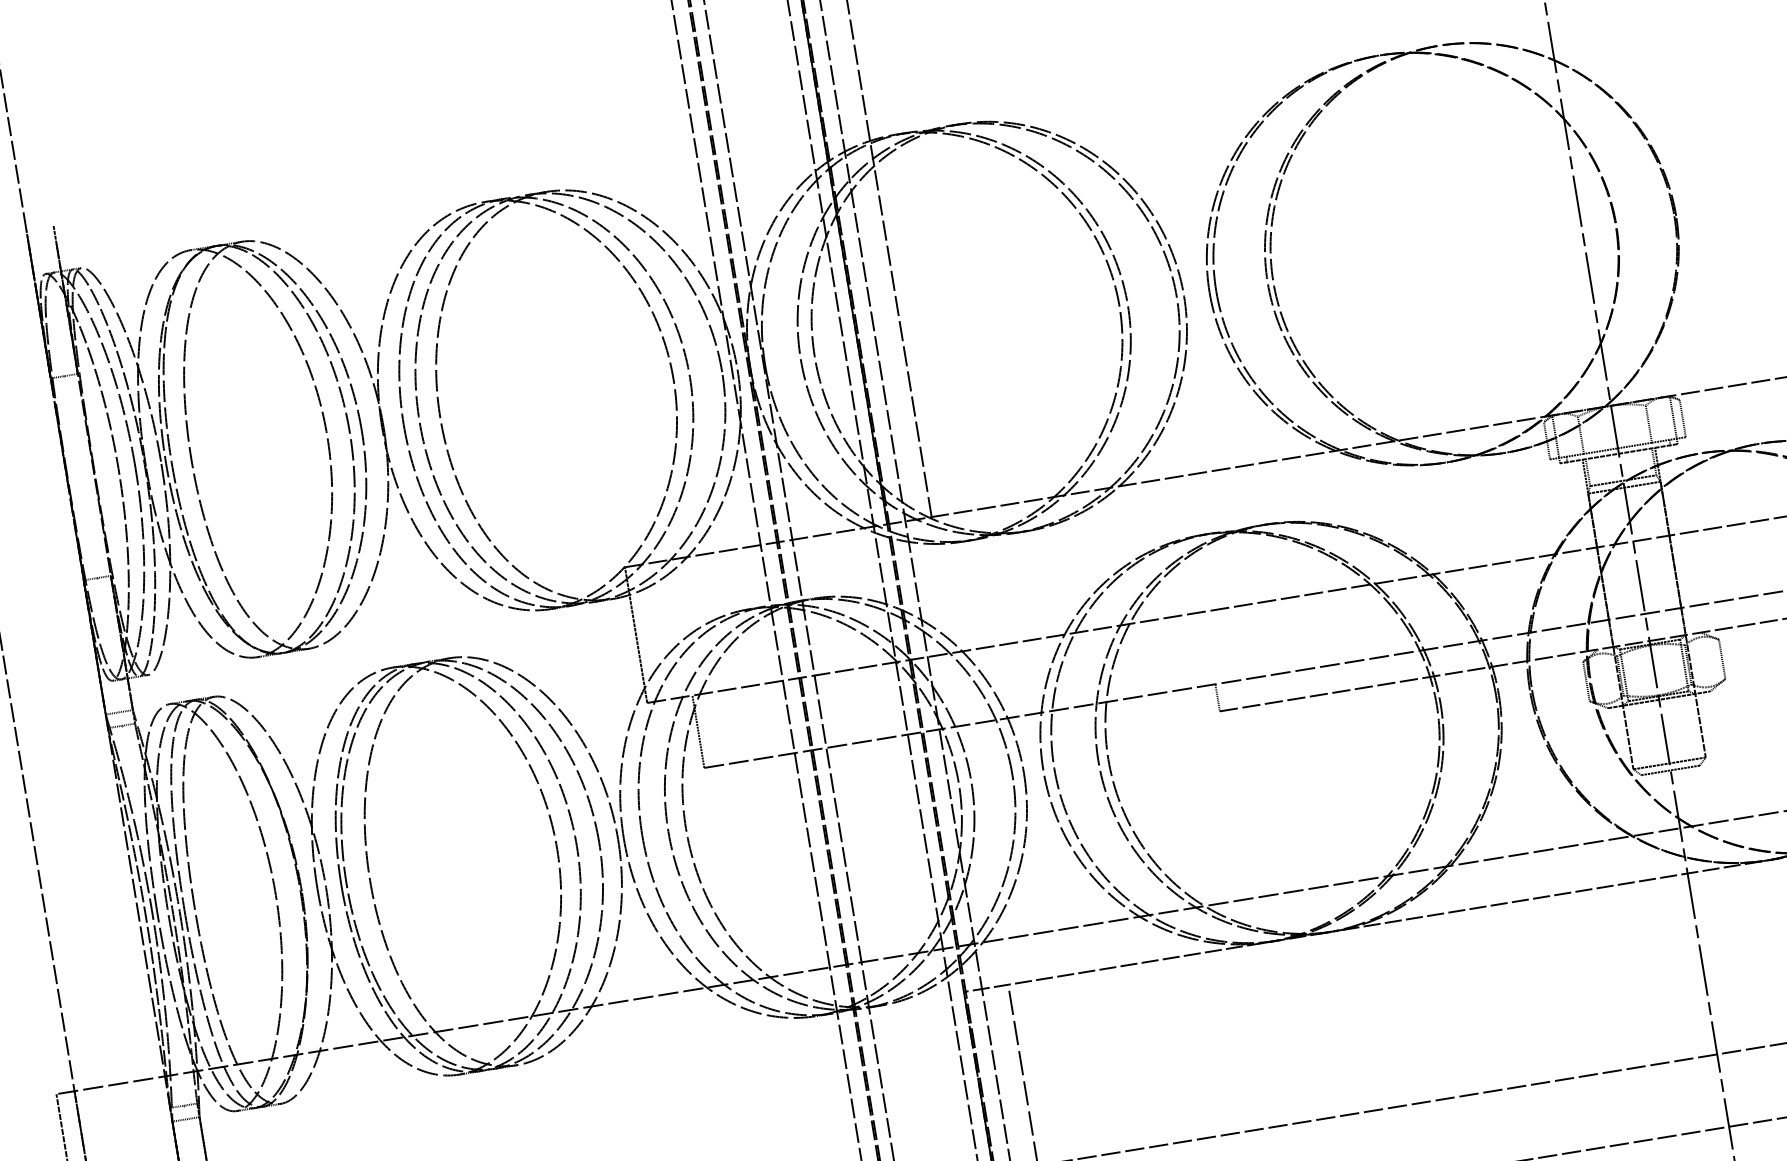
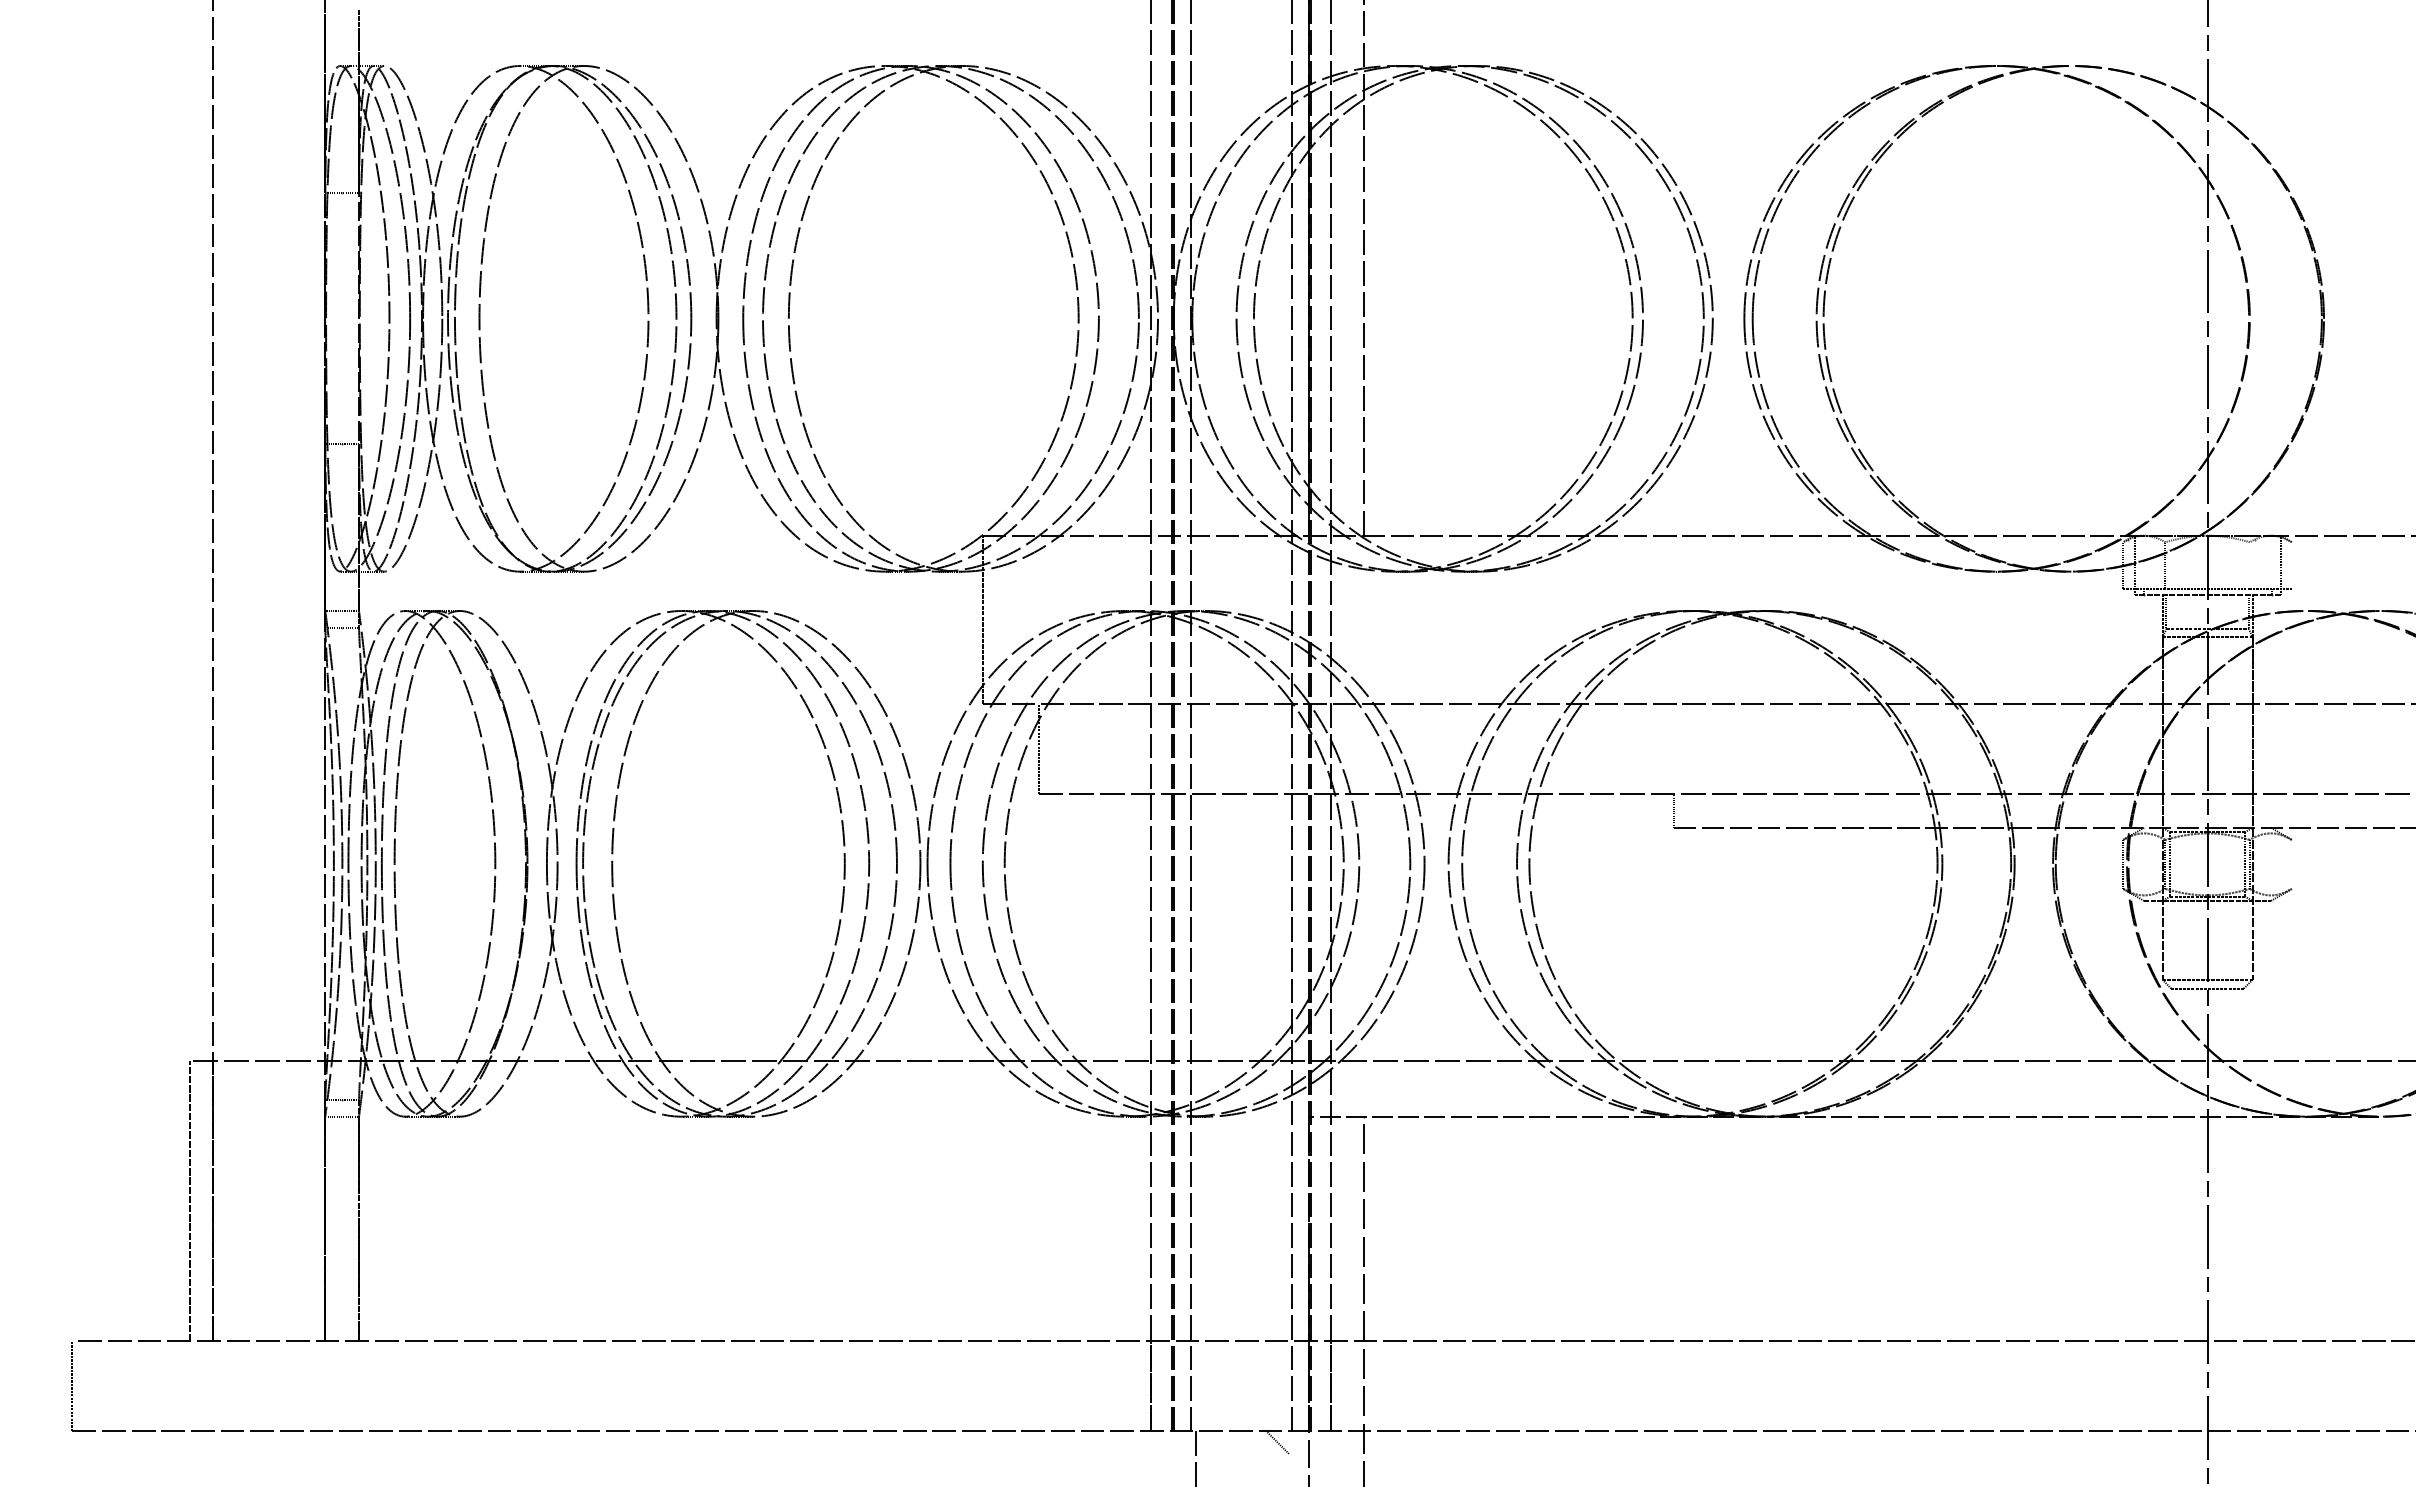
line: (1682, 418) -> (2291, 565), removed
line: (1648, 424) -> (2249, 565), removed
line: (1721, 658) -> (2291, 863), removed

